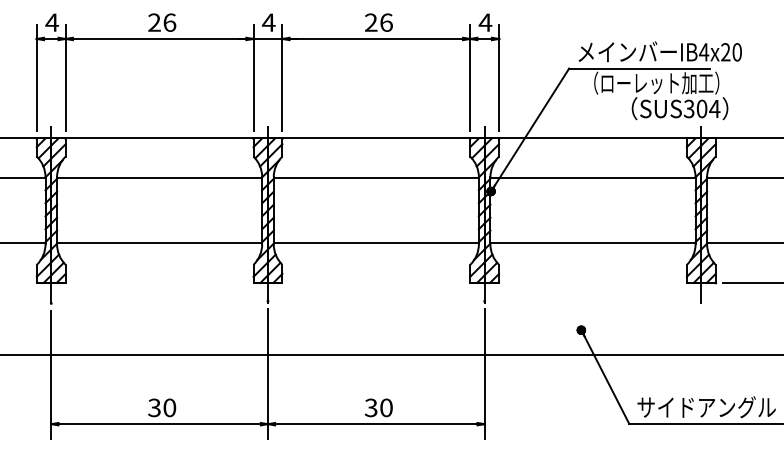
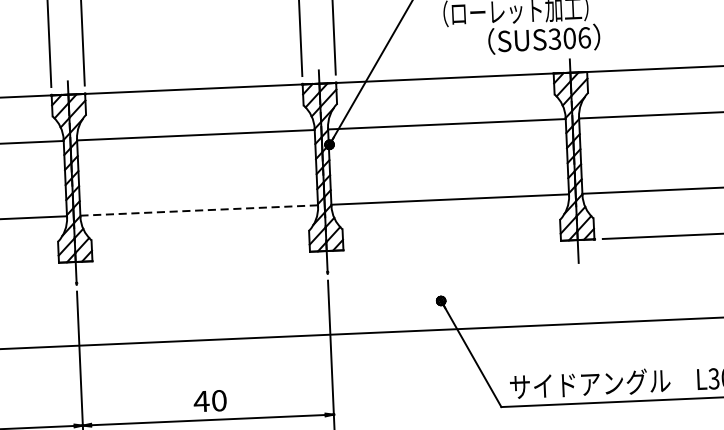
text: (714, 108) -> (584, 37), SUS304 -> SUS306
line: (376, 243) -> (199, 210), solid -> dashed
text: (371, 407) -> (201, 401), 30 -> 40

